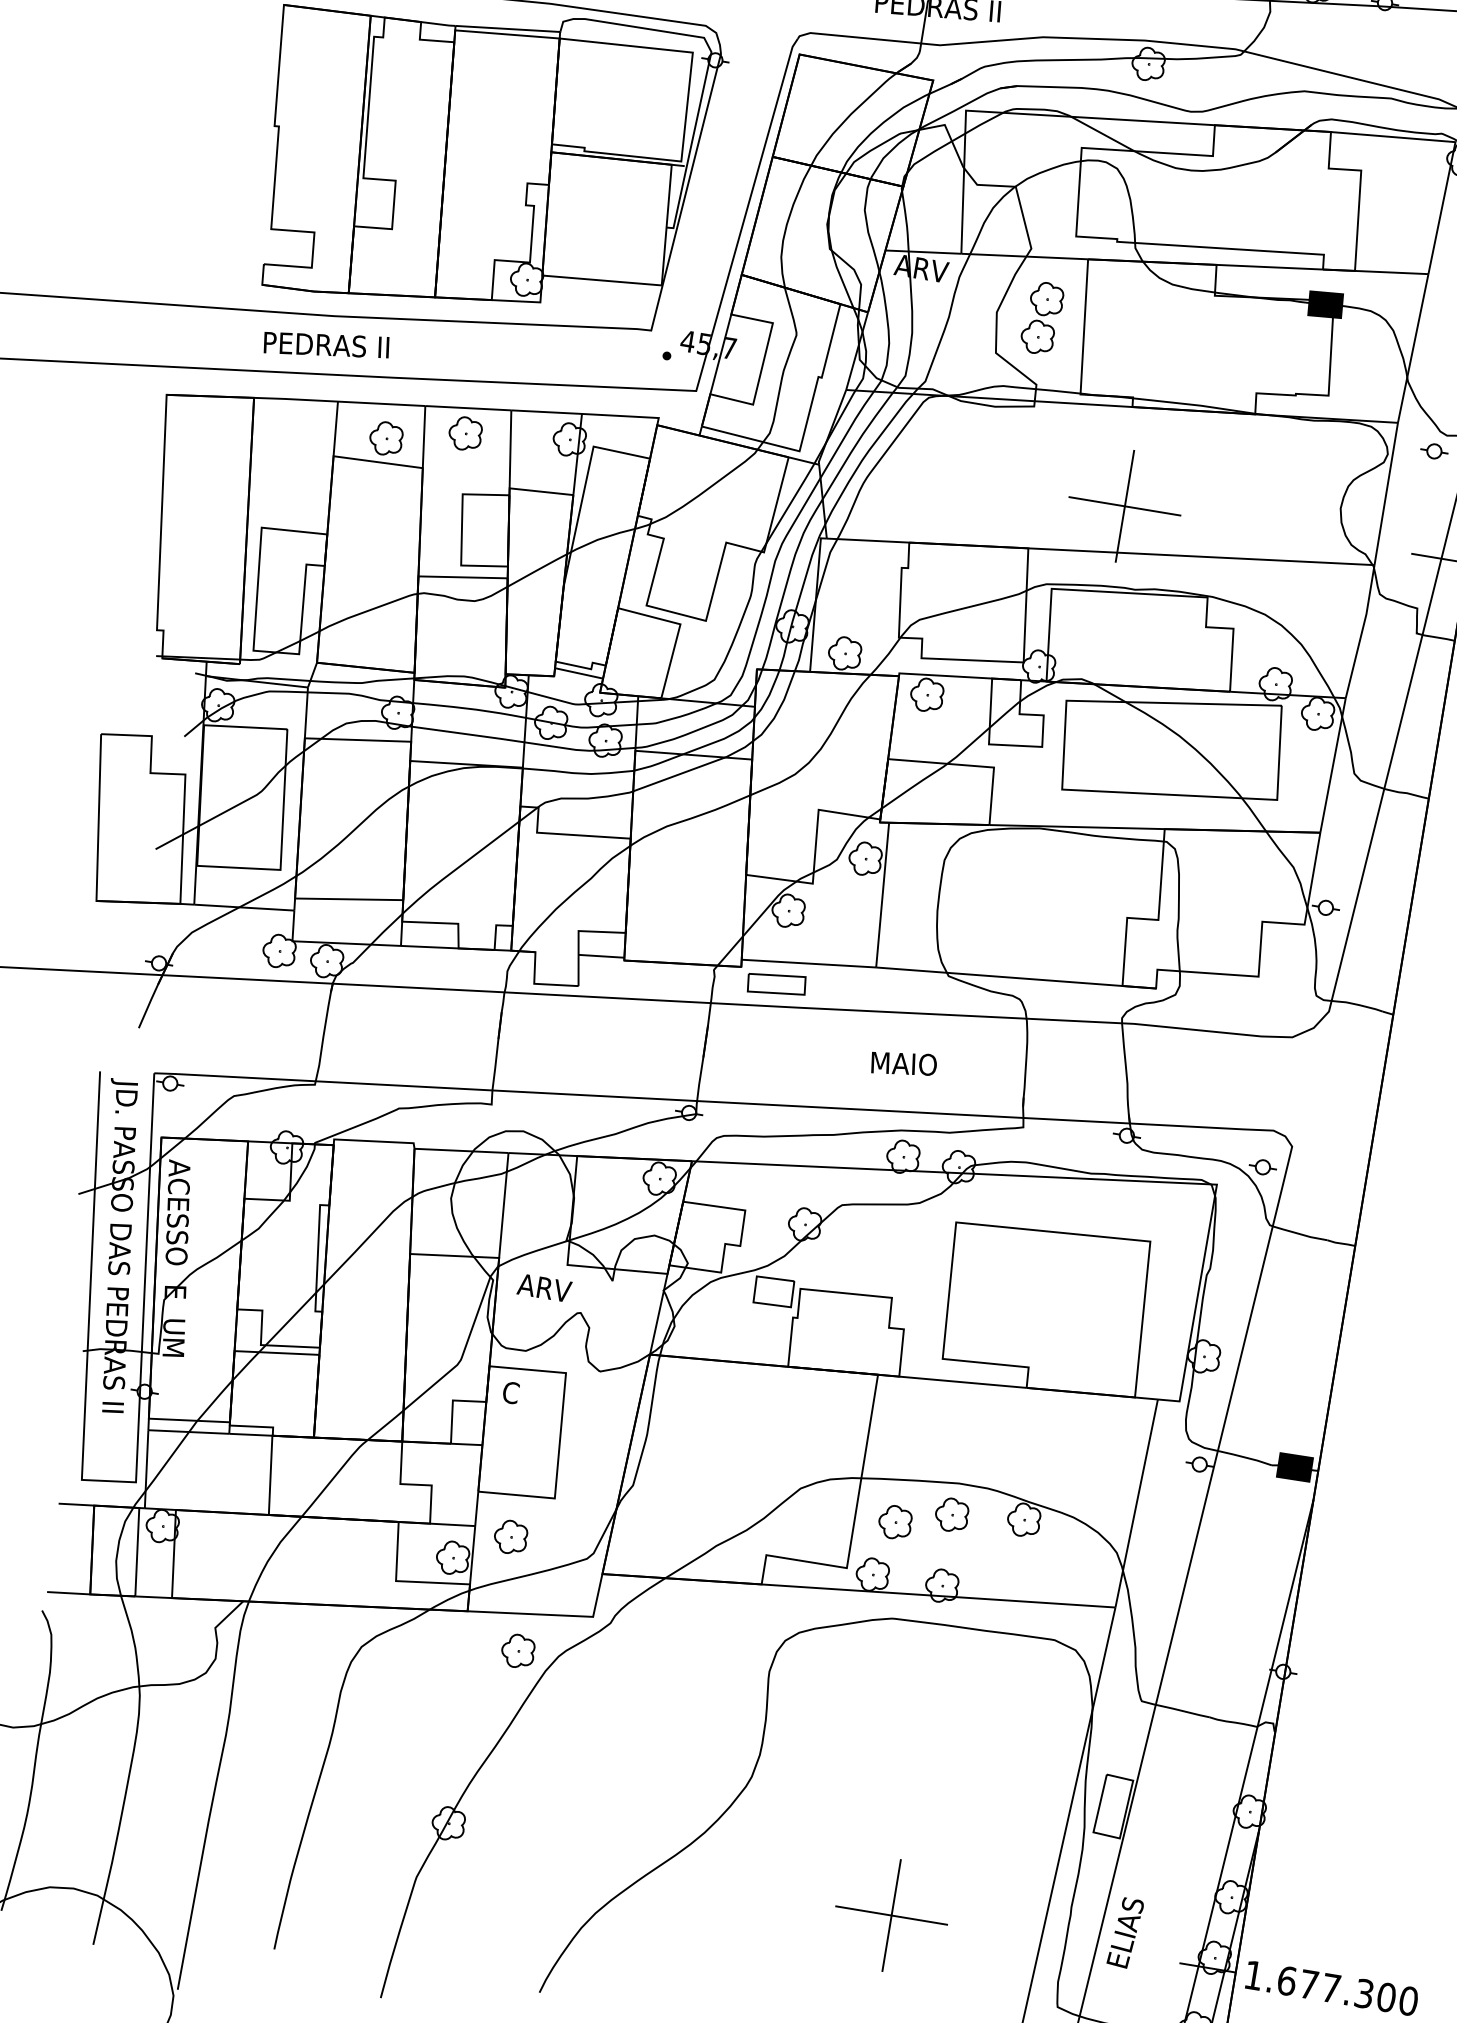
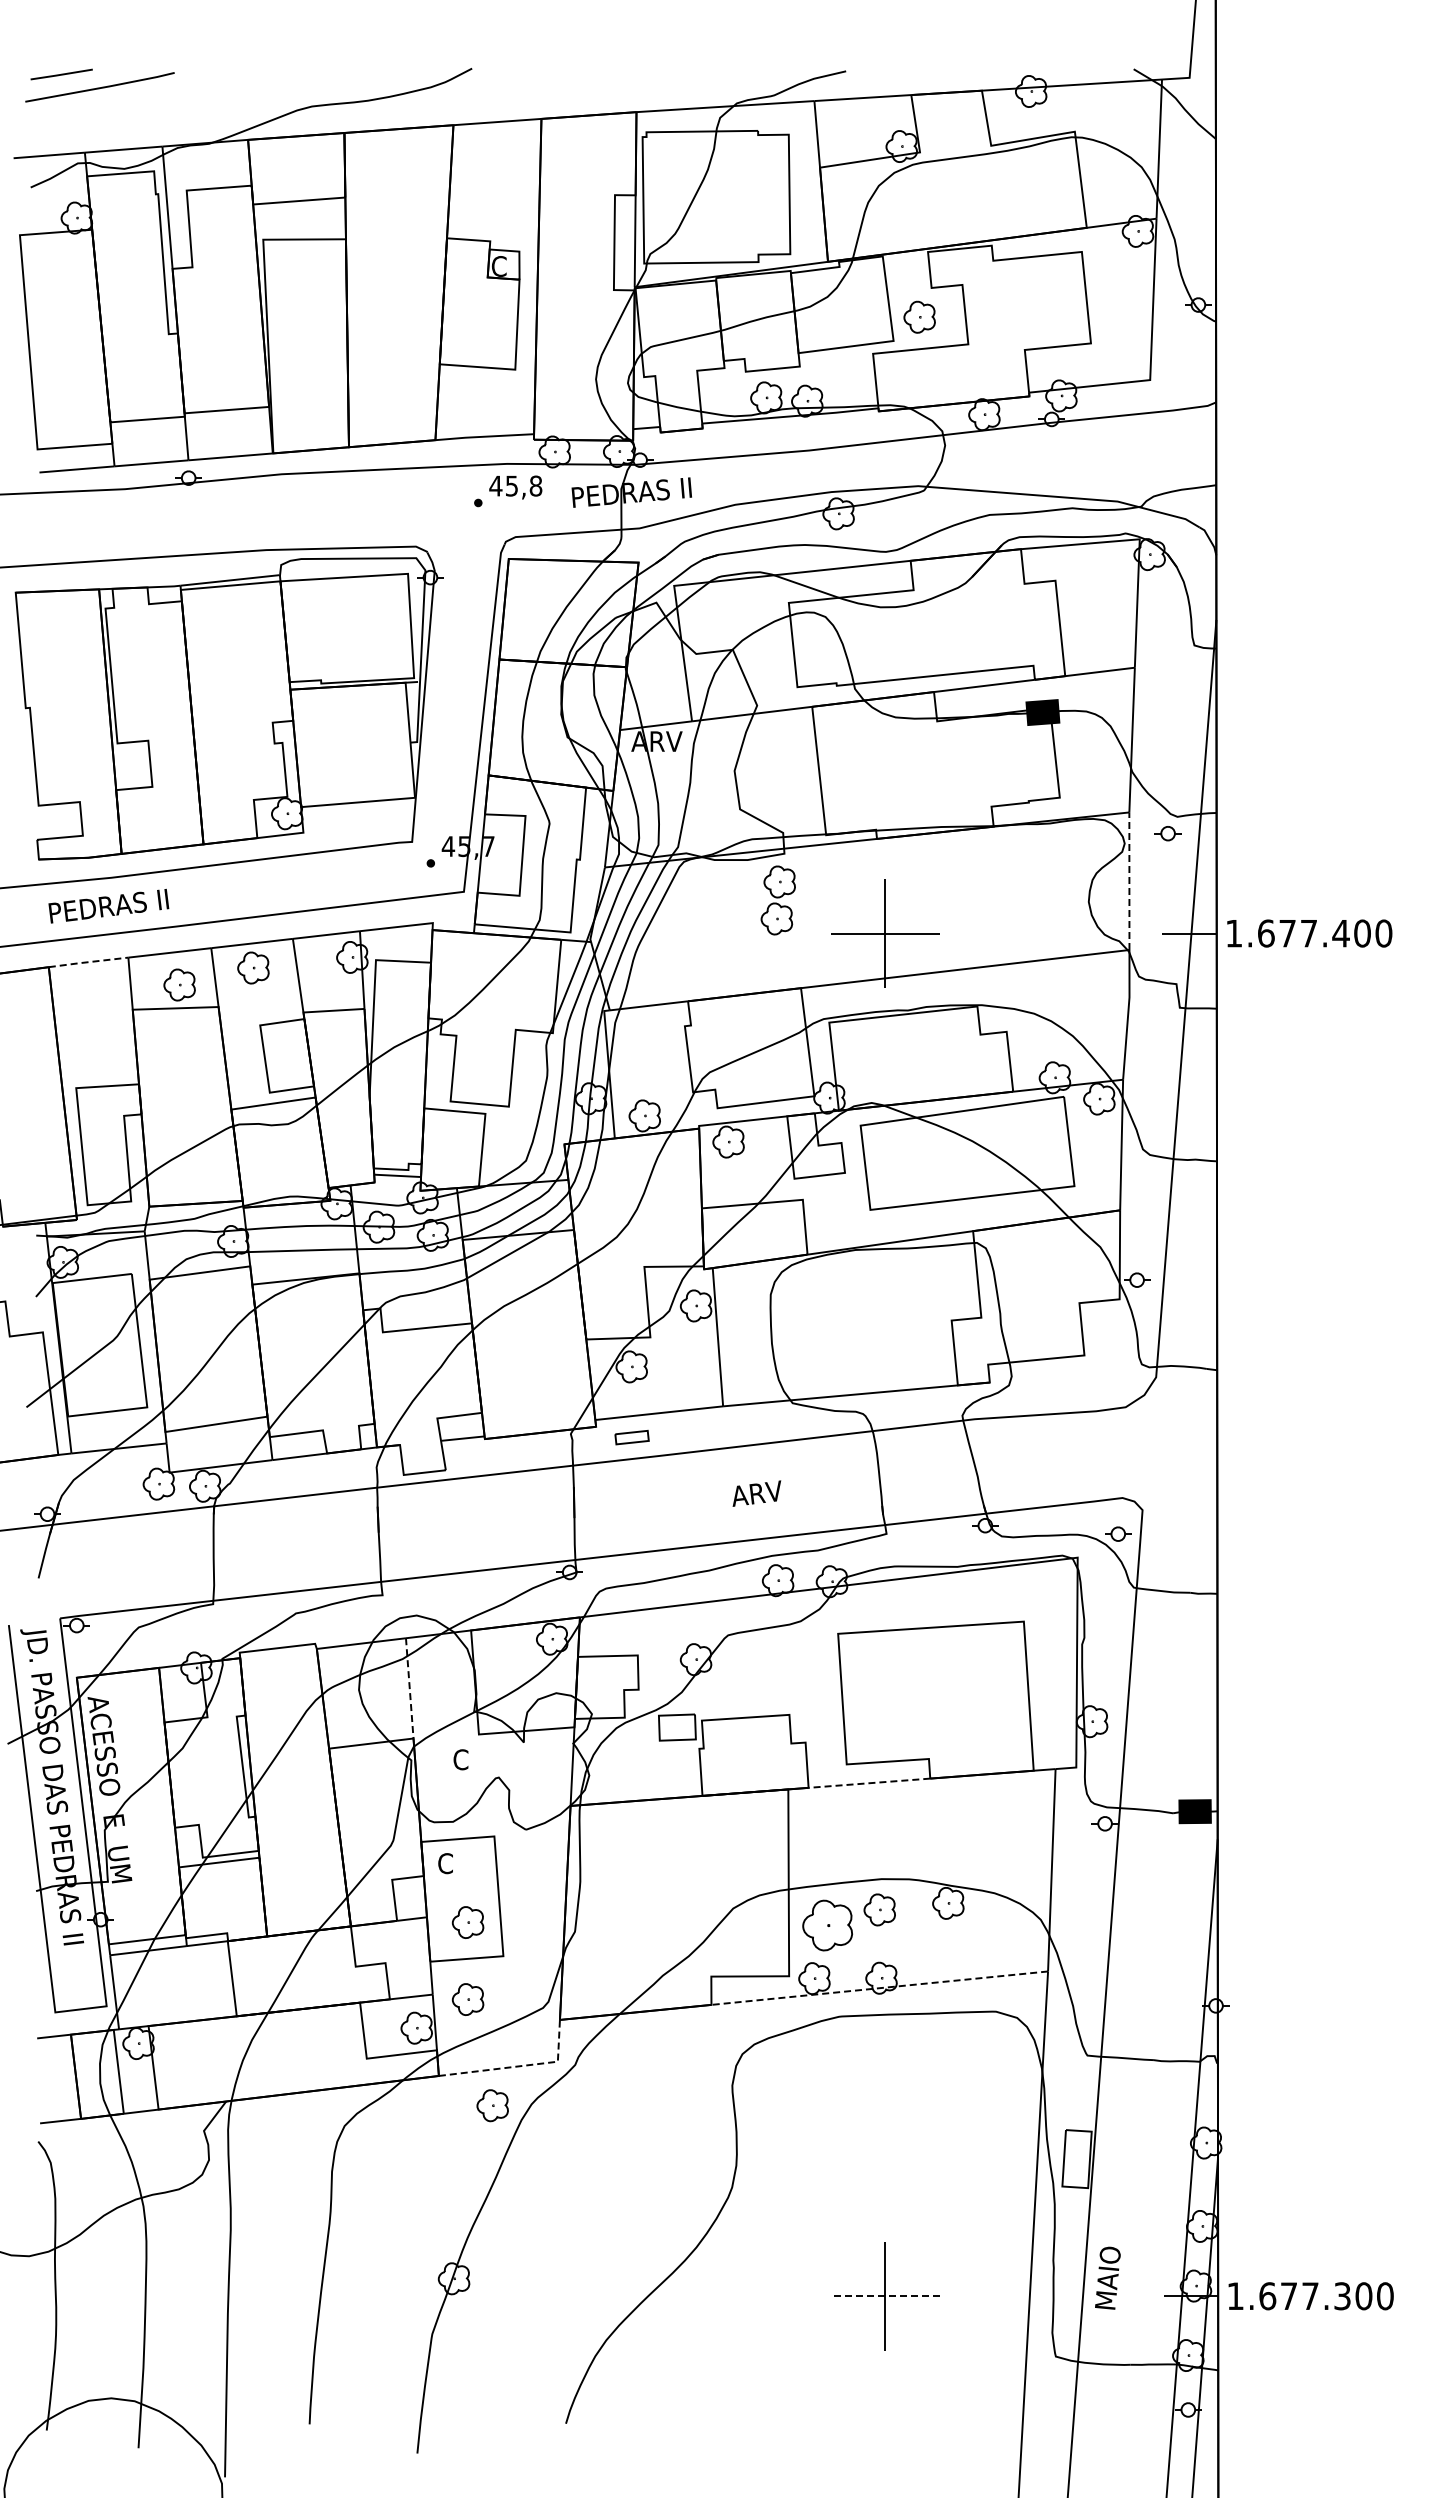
part: (1041, 318) -> (777, 900), moved
line: (295, 399) -> (88, 962), solid -> dashed
line: (1386, 494) -> (1129, 881), solid -> dashed
part: (776, 984) -> (631, 1437), size x0.6
text: (903, 1063) -> (763, 1492), MAIO -> ARV
line: (503, 1205) -> (409, 1688), solid -> dashed
text: (544, 1287) -> (460, 1759), ARV -> C
line: (961, 1382) -> (868, 1783), solid -> dashed
part: (523, 1457) -> (467, 1922), added
part: (895, 1522) -> (827, 1925), size x1.6
line: (938, 1596) -> (879, 1988), solid -> dashed
line: (553, 1615) -> (520, 2066), solid -> dashed
line: (891, 1915) -> (885, 2296), solid -> dashed
text: (1126, 1931) -> (1108, 2274), ELIAS -> MAIO

